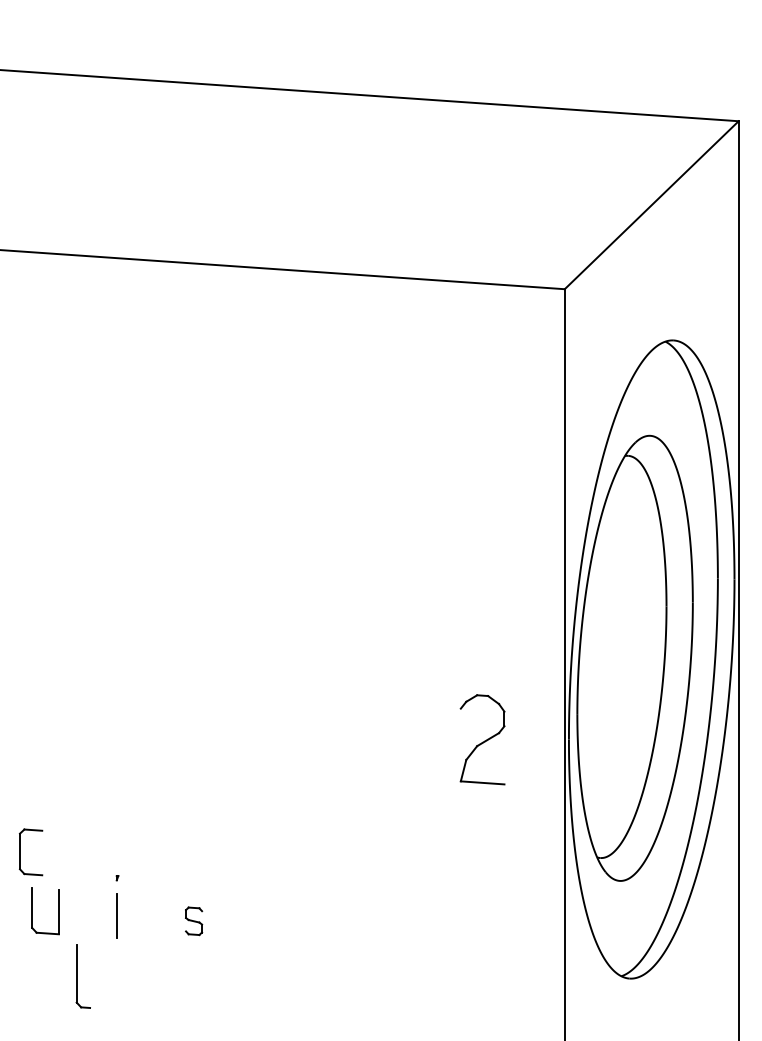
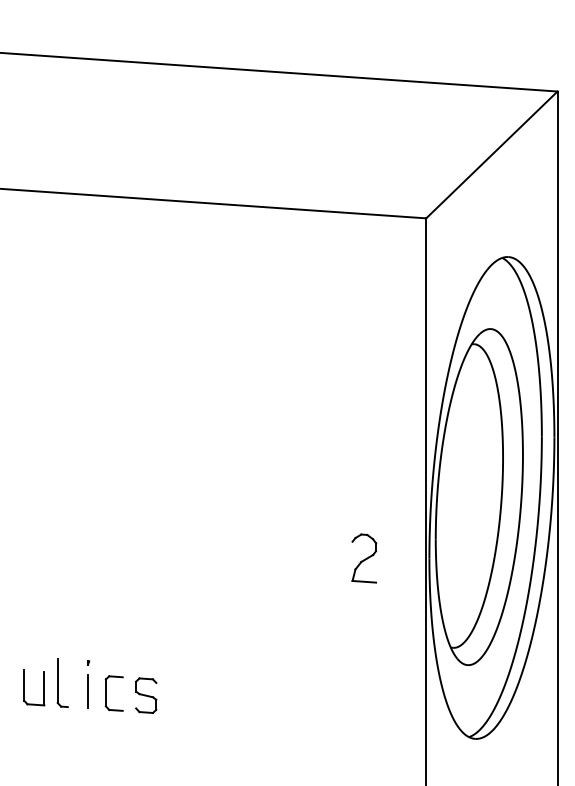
part: (482, 739) -> (364, 558), size x0.71
part: (20, 852) -> (106, 693), moved
part: (194, 921) -> (146, 695), size x1.67
part: (83, 975) -> (62, 682), moved

